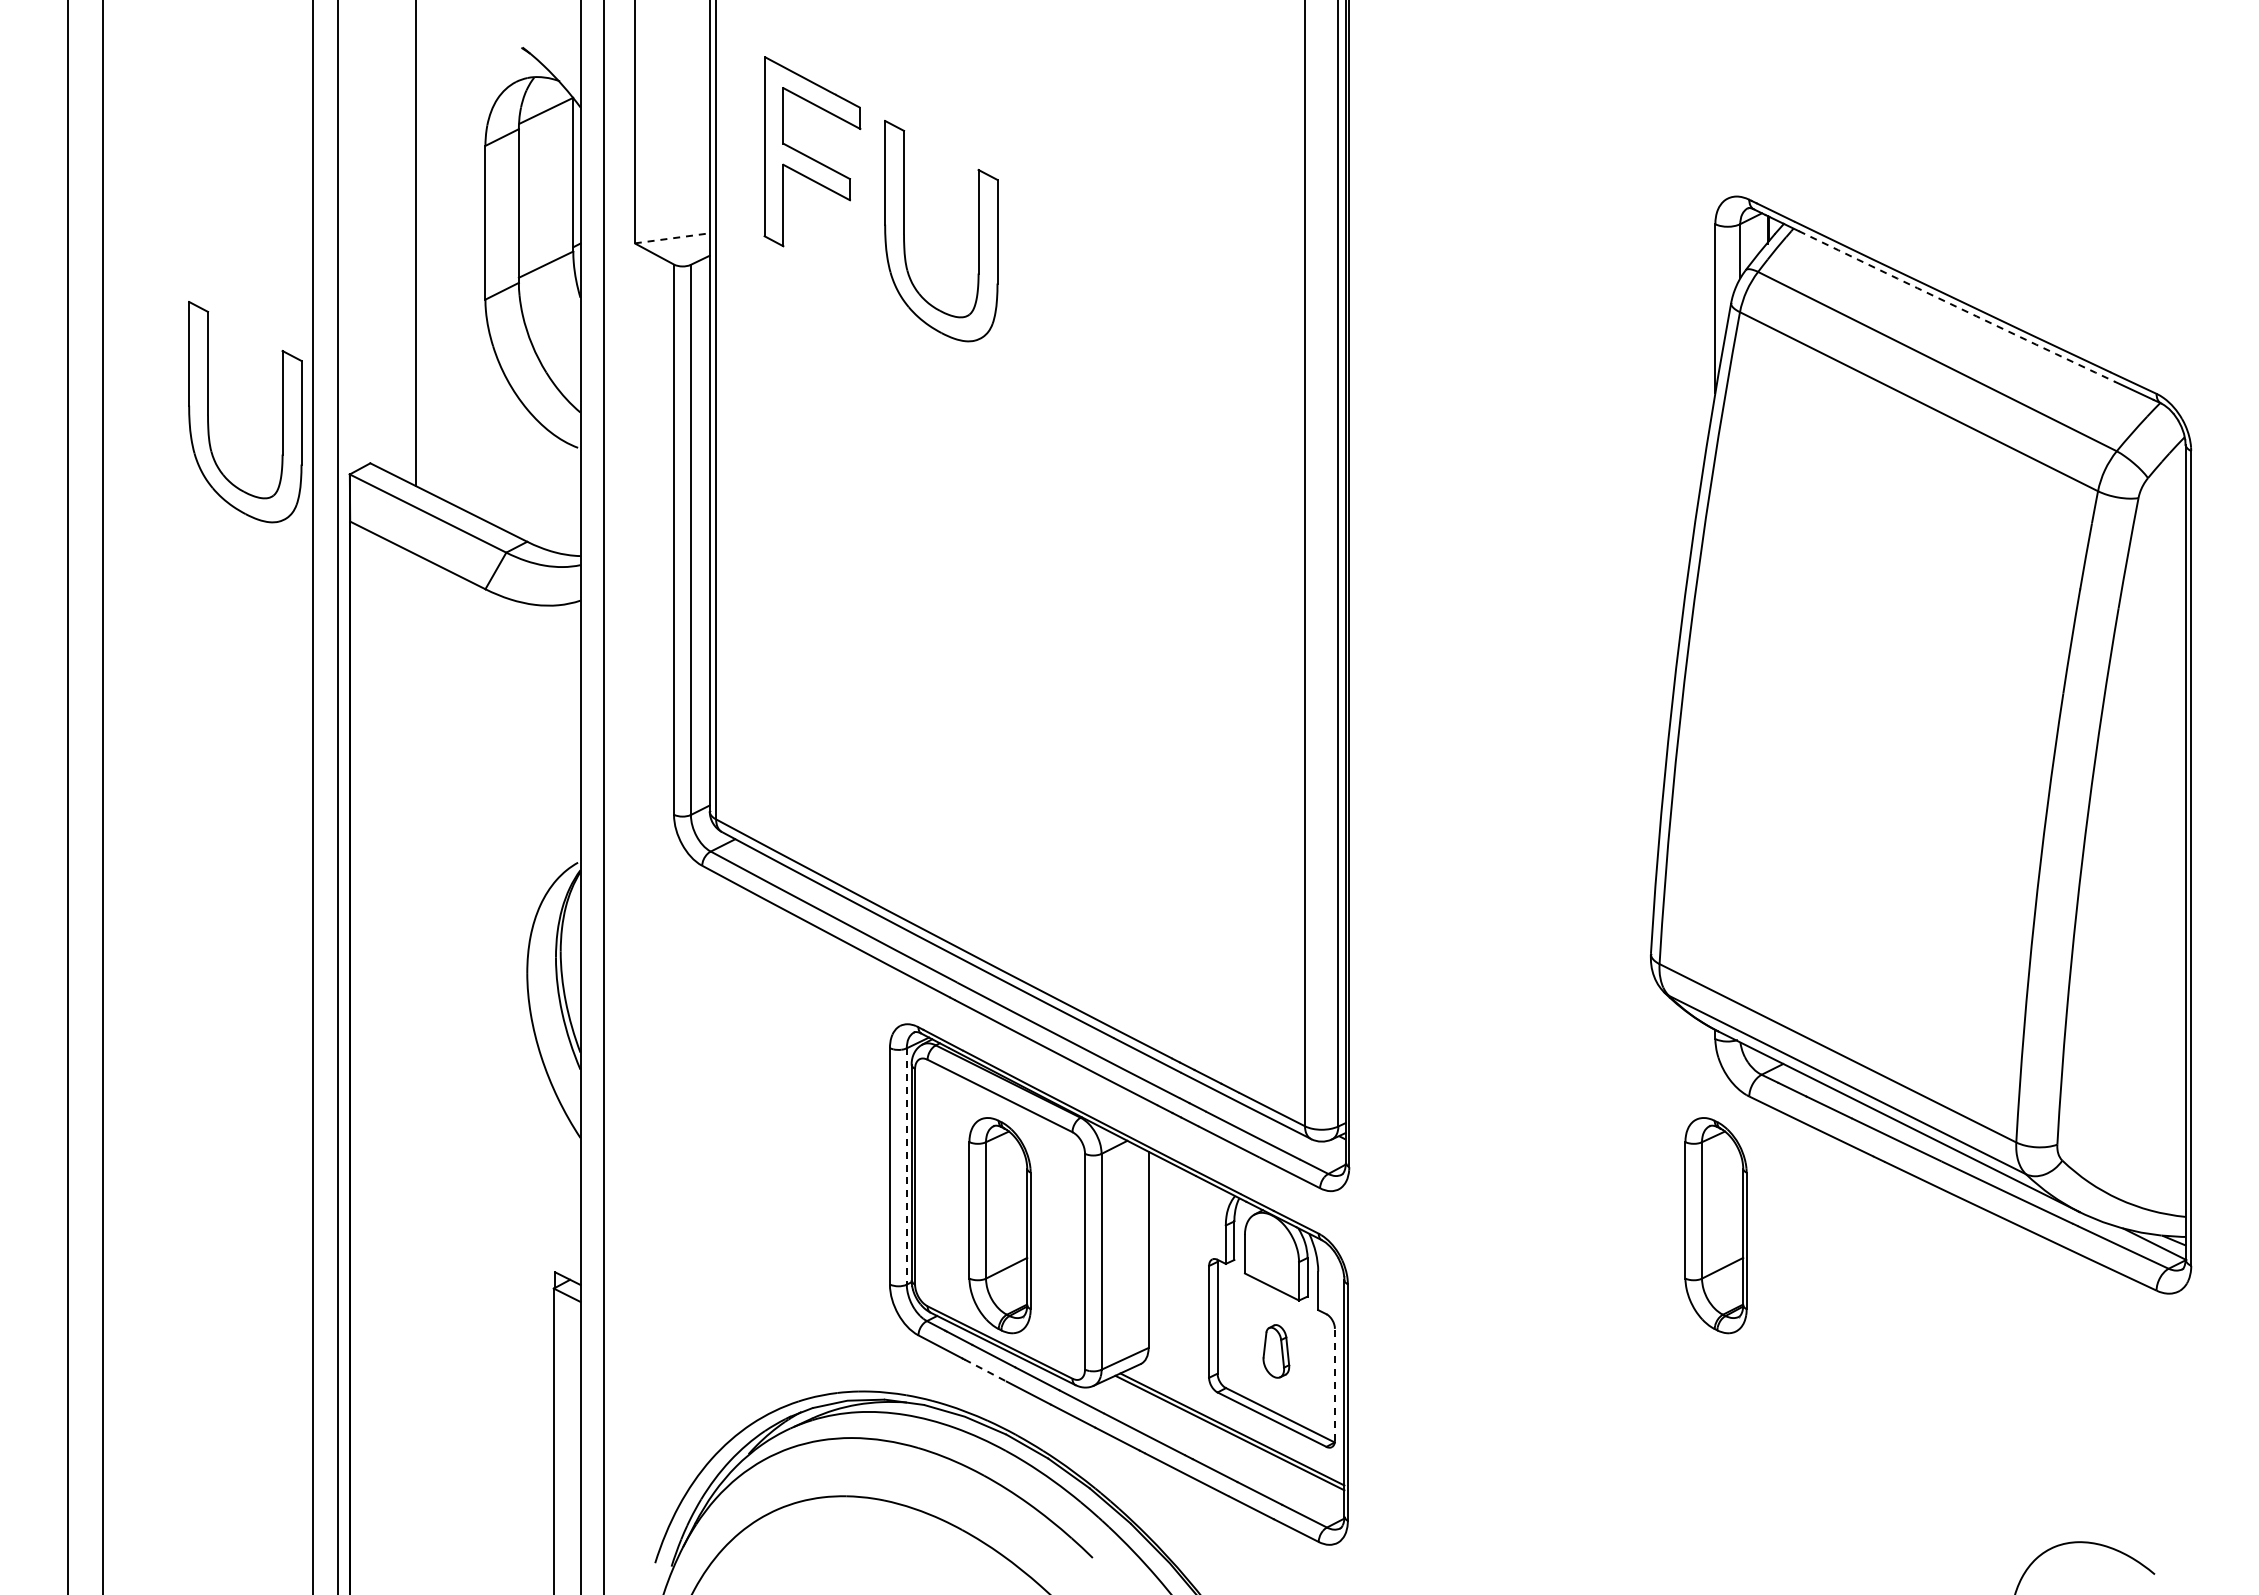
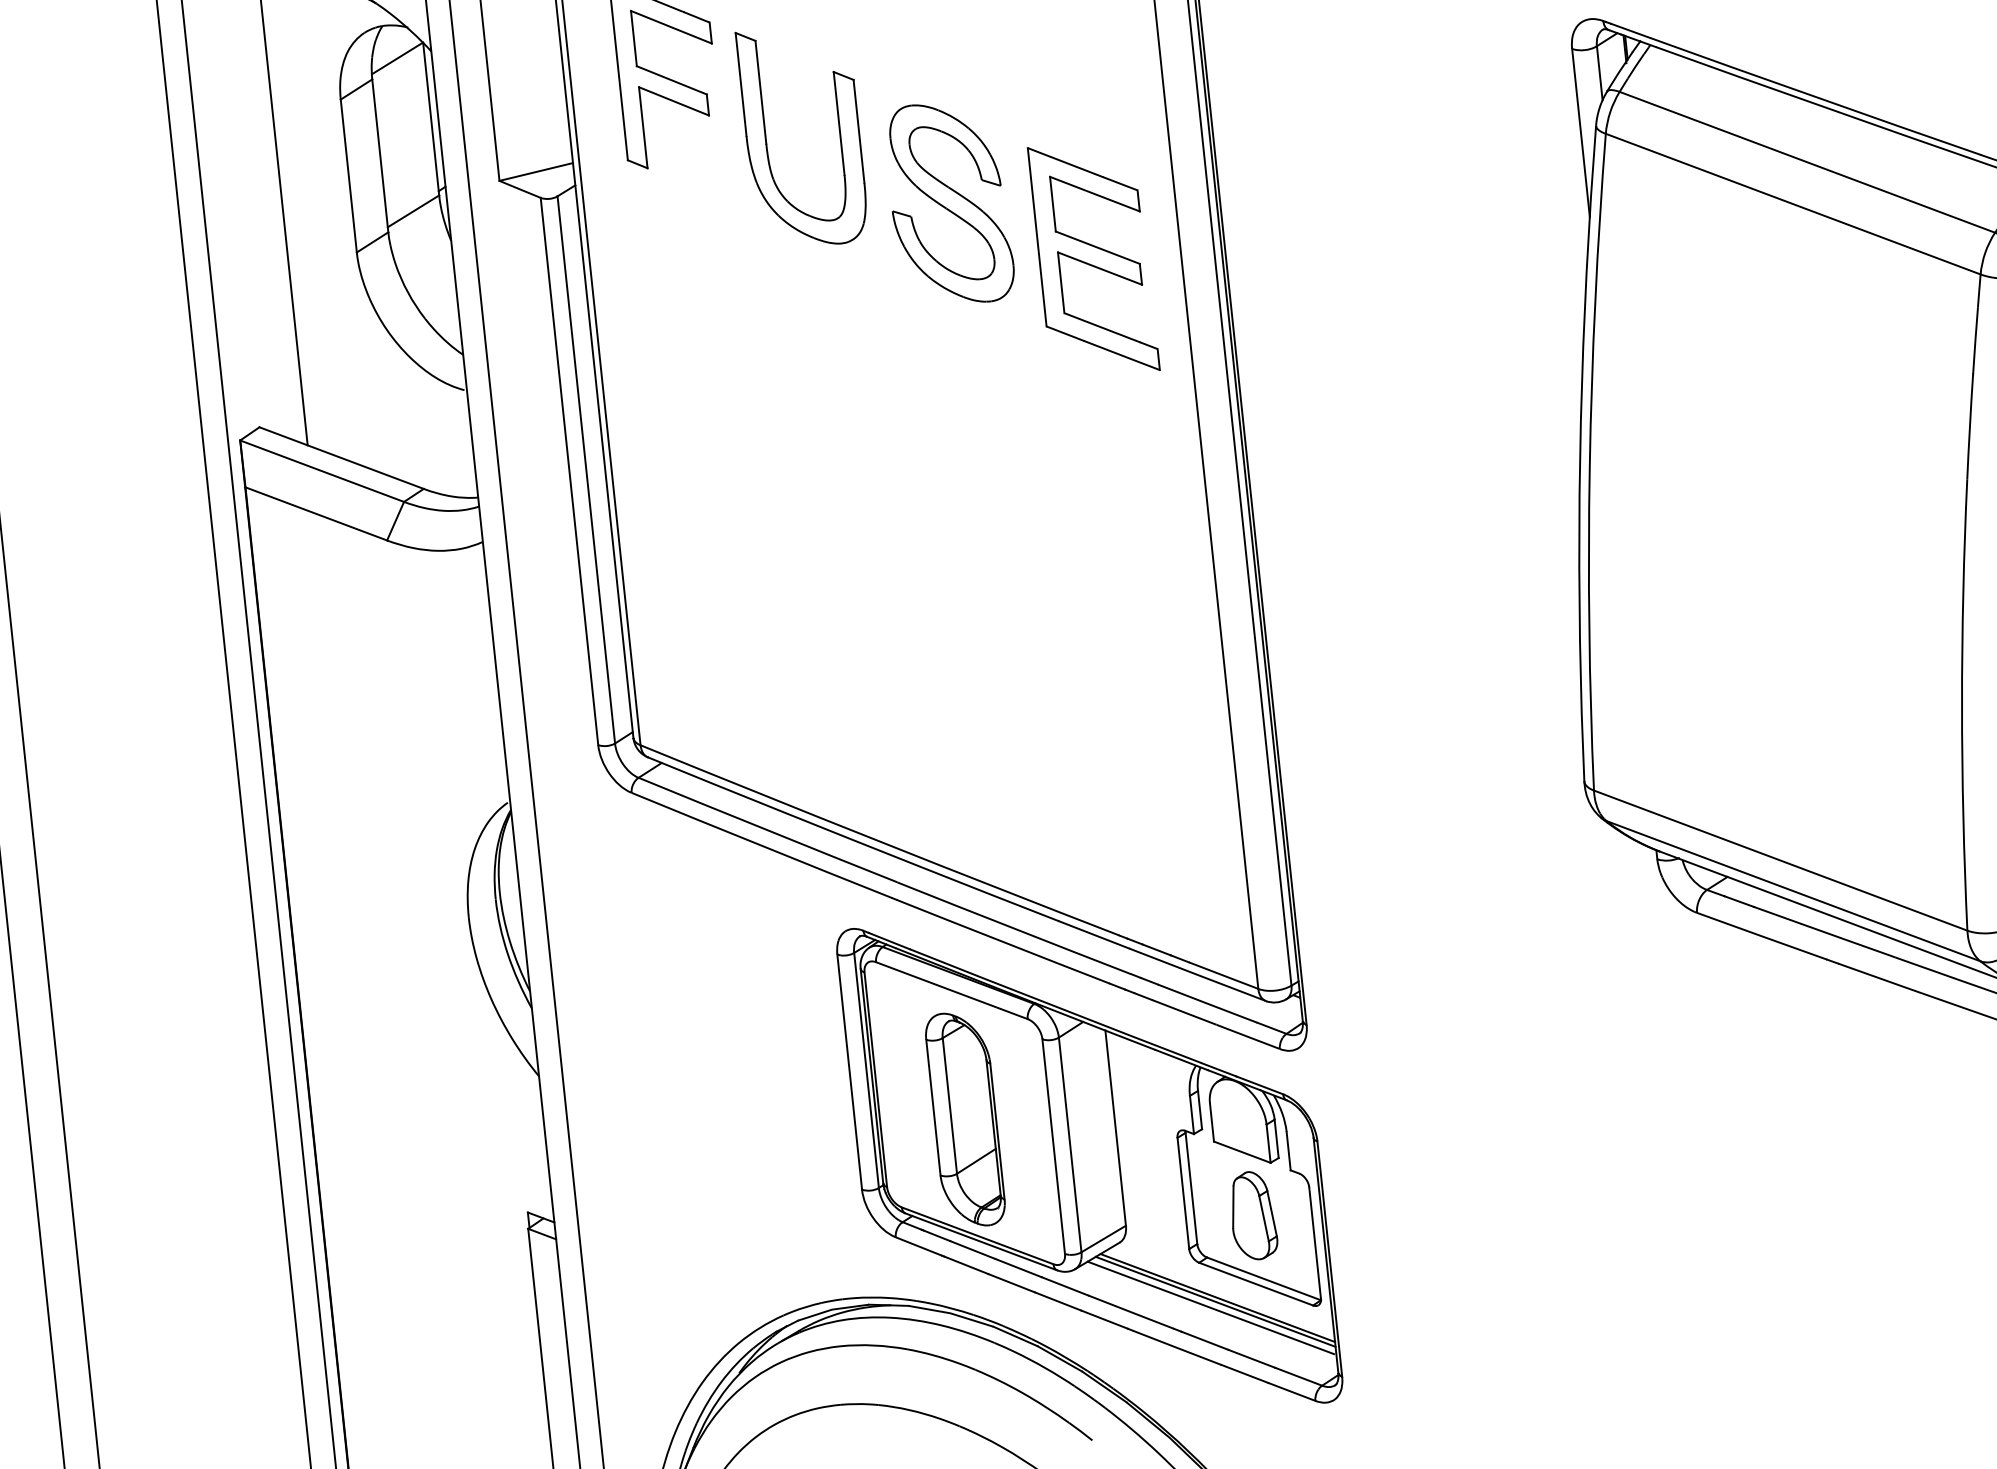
line: (672, 238) -> (536, 172), dashed -> solid
arc: (1956, 307) -> (1820, 106), dashed -> solid
part: (1079, 312) -> (948, 203), added
part: (1217, 383) -> (1093, 259), added
part: (208, 412) -> (93, 393), removed
line: (906, 1166) -> (866, 1070), dashed -> solid
part: (1715, 1225) -> (1676, 1044), removed
part: (1276, 1351) -> (1253, 1215), size x1.67
line: (985, 1370) -> (966, 1265), dashed -> solid
line: (1334, 1384) -> (1314, 1242), dashed -> solid
line: (1224, 1438) -> (1210, 1307), added

